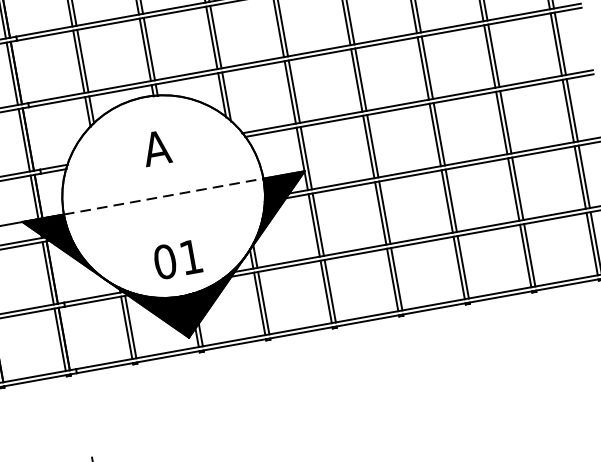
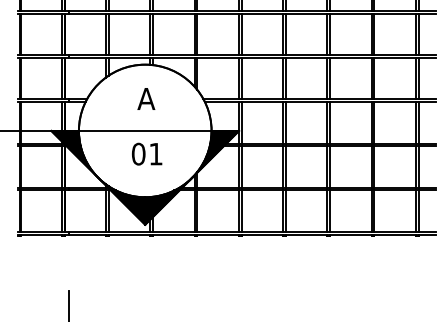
line: (163, 195) -> (145, 130), dashed -> solid
text: (178, 258) -> (147, 153), moved

